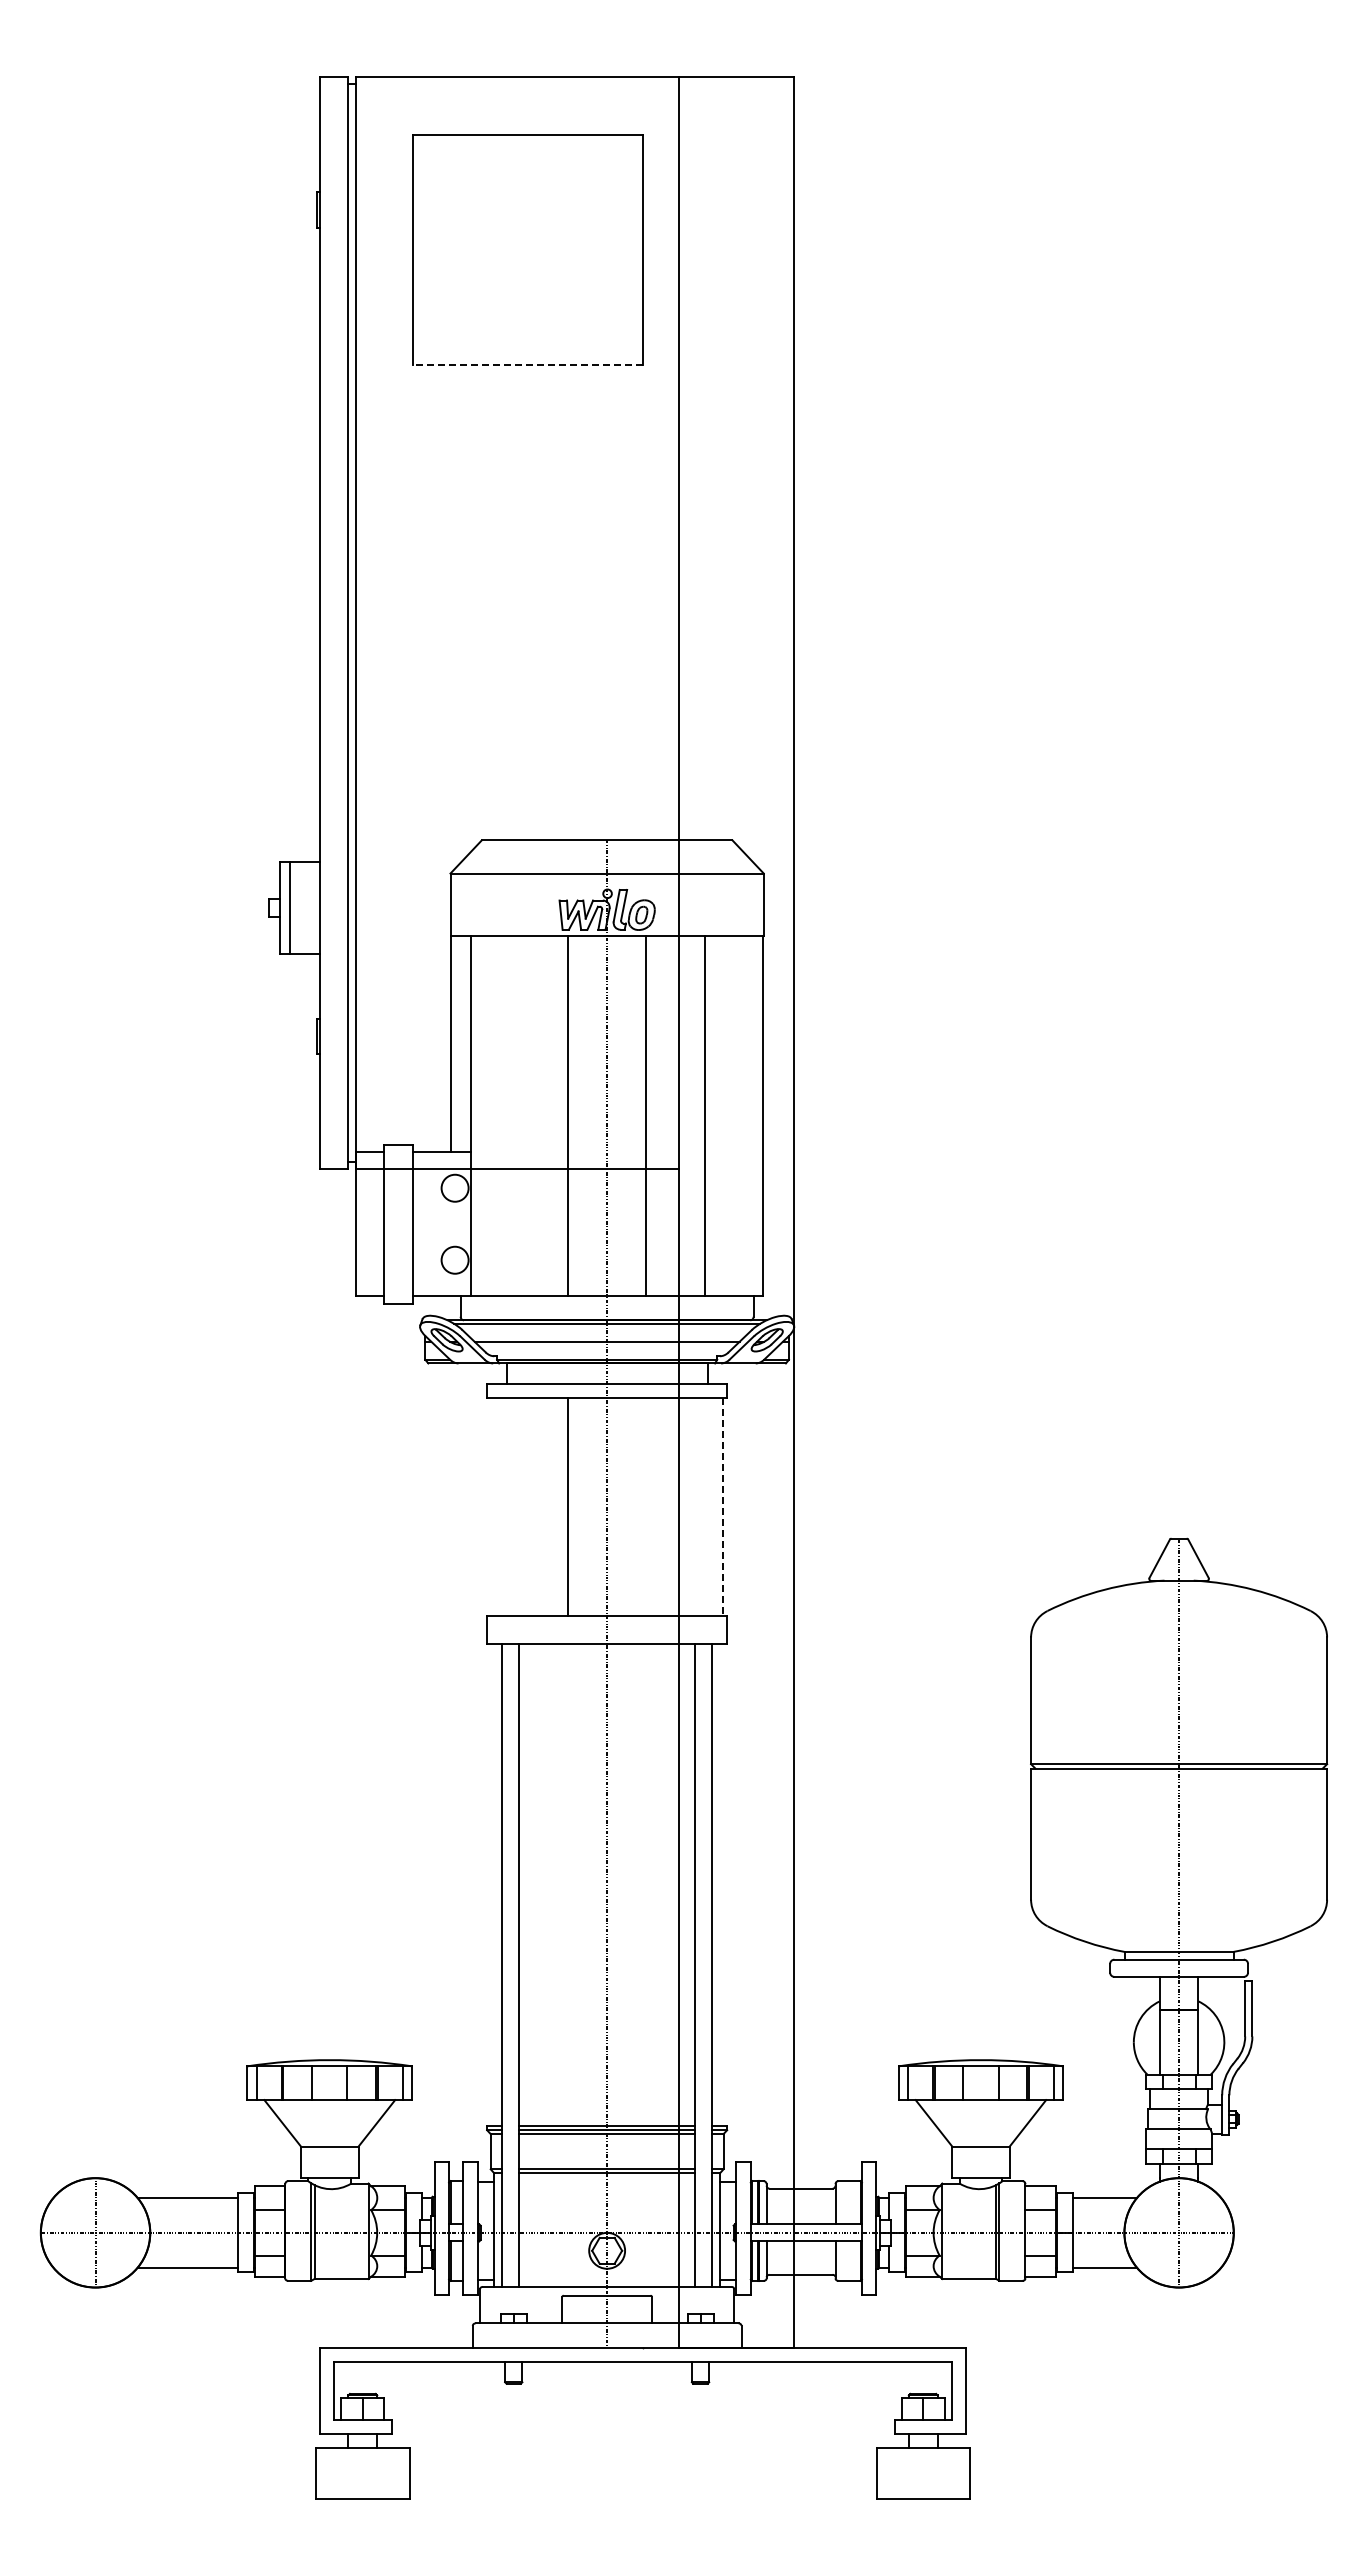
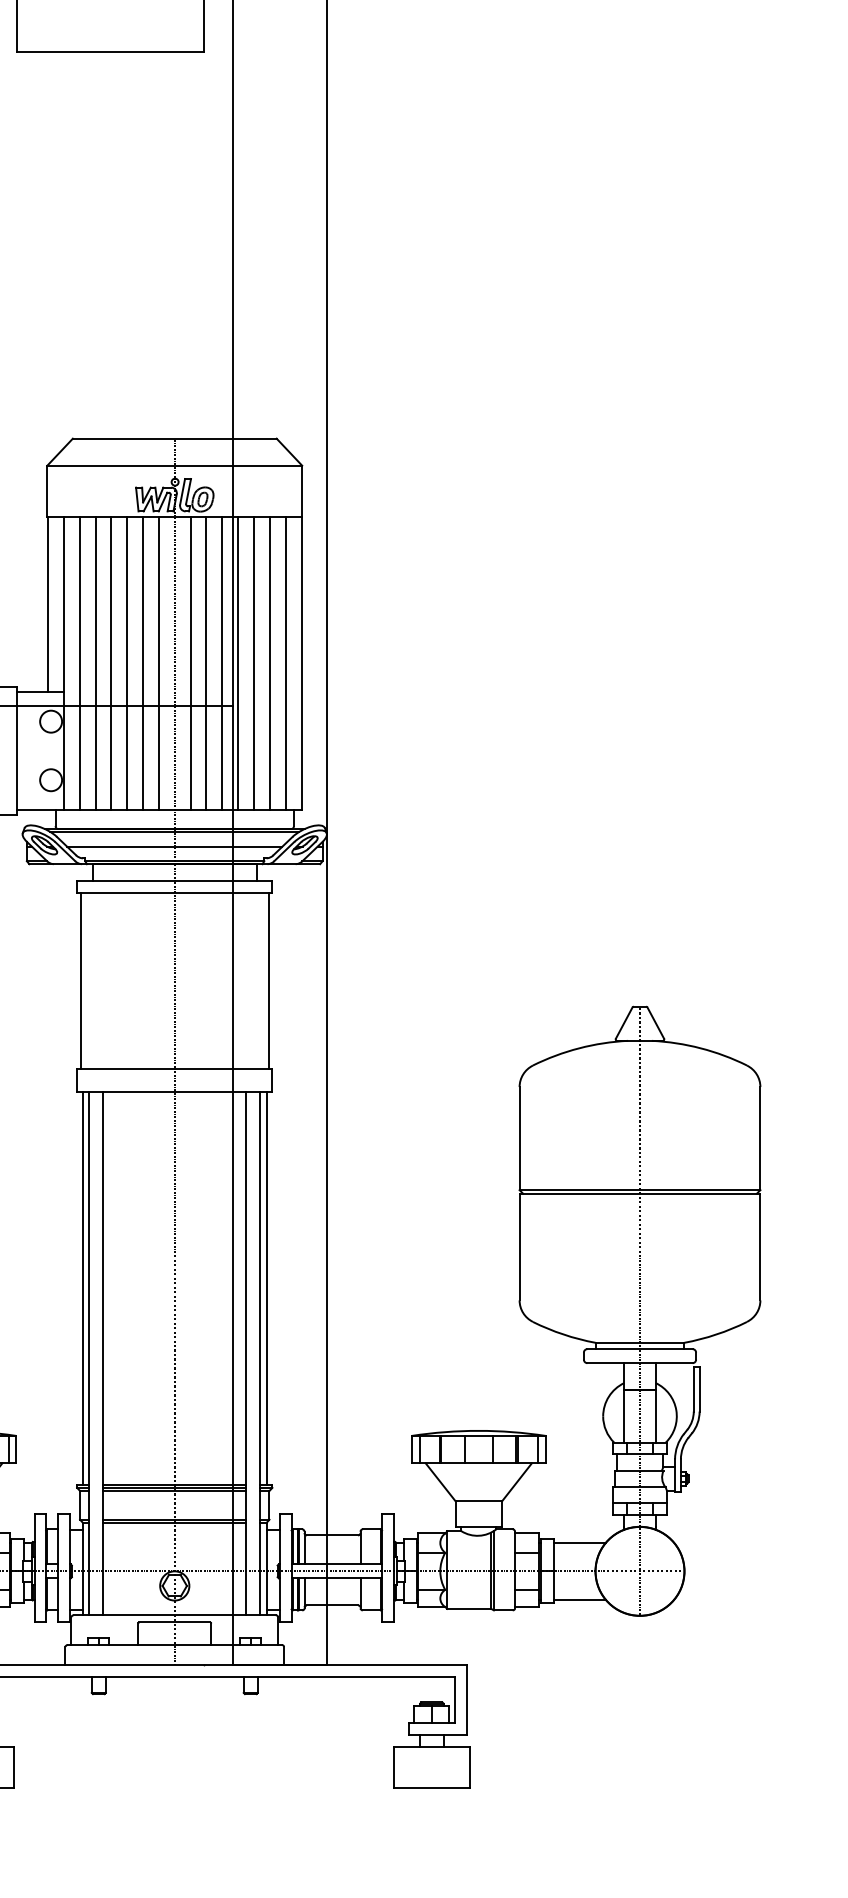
line: (528, 364) -> (110, 51), dashed -> solid
line: (490, 1116) -> (79, 663), added
line: (509, 1116) -> (95, 663), added
line: (529, 1116) -> (111, 663), added
line: (548, 1116) -> (127, 663), added
line: (587, 1116) -> (158, 663), added
line: (626, 1116) -> (190, 663), added
line: (665, 1116) -> (222, 663), added
line: (685, 1116) -> (238, 663), added
line: (724, 1116) -> (270, 663), added
line: (743, 1116) -> (285, 663), added
line: (568, 1506) -> (80, 980), moved
line: (722, 1507) -> (268, 981), dashed -> solid
line: (494, 1884) -> (83, 1288), added
line: (719, 1884) -> (266, 1288), added

